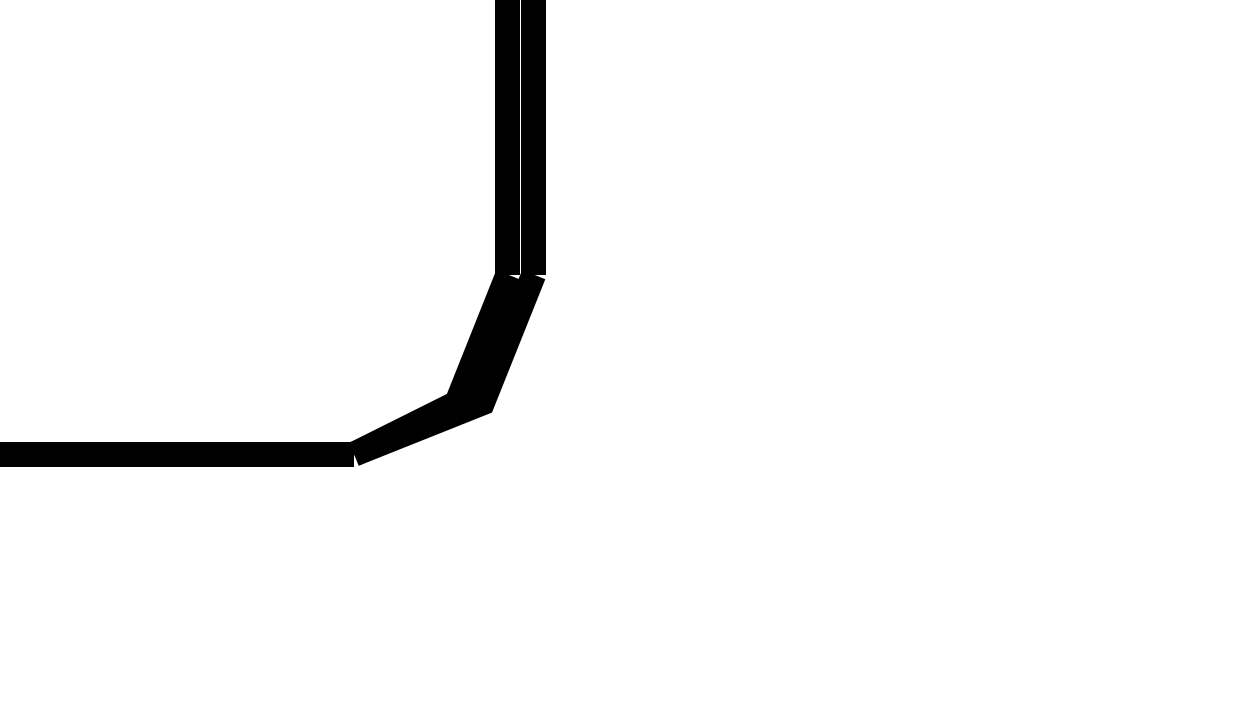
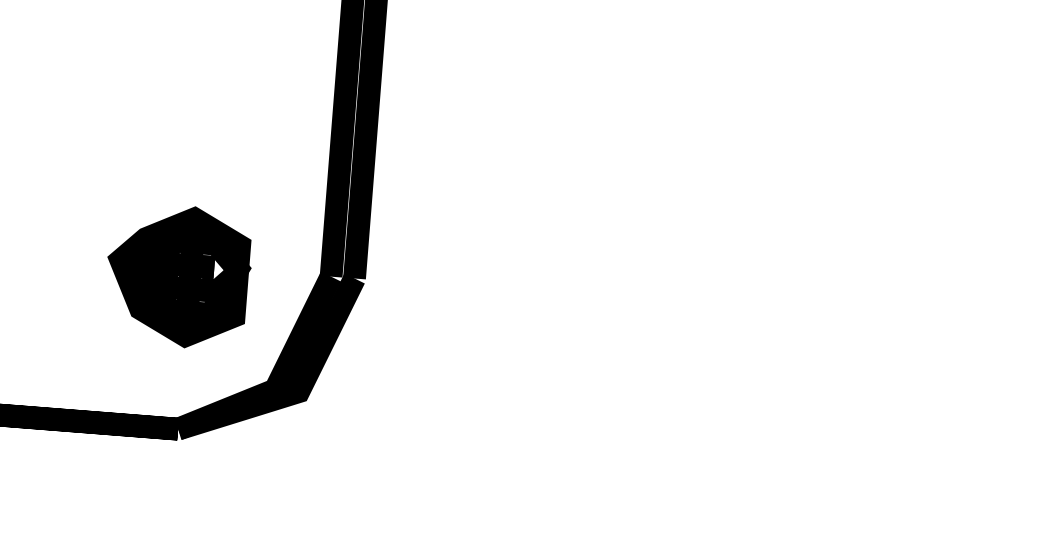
part: (341, 287) -> (178, 276), added

